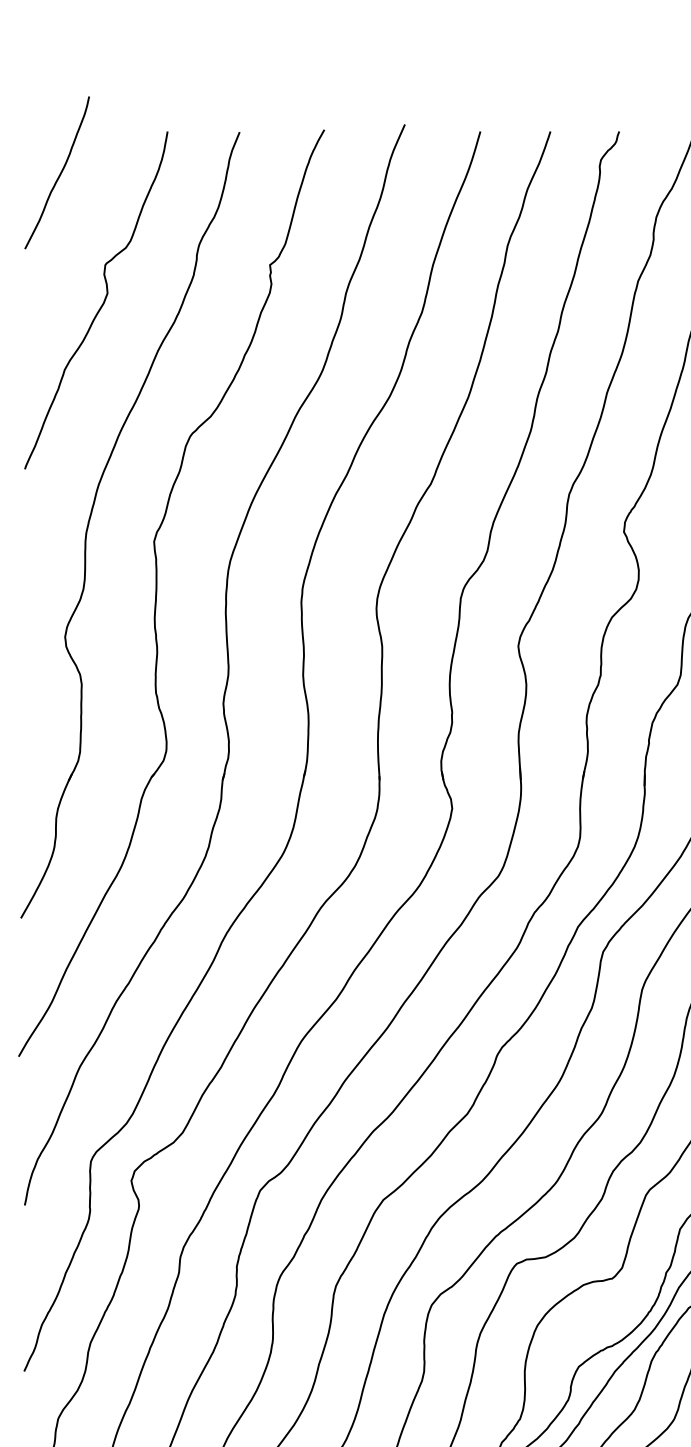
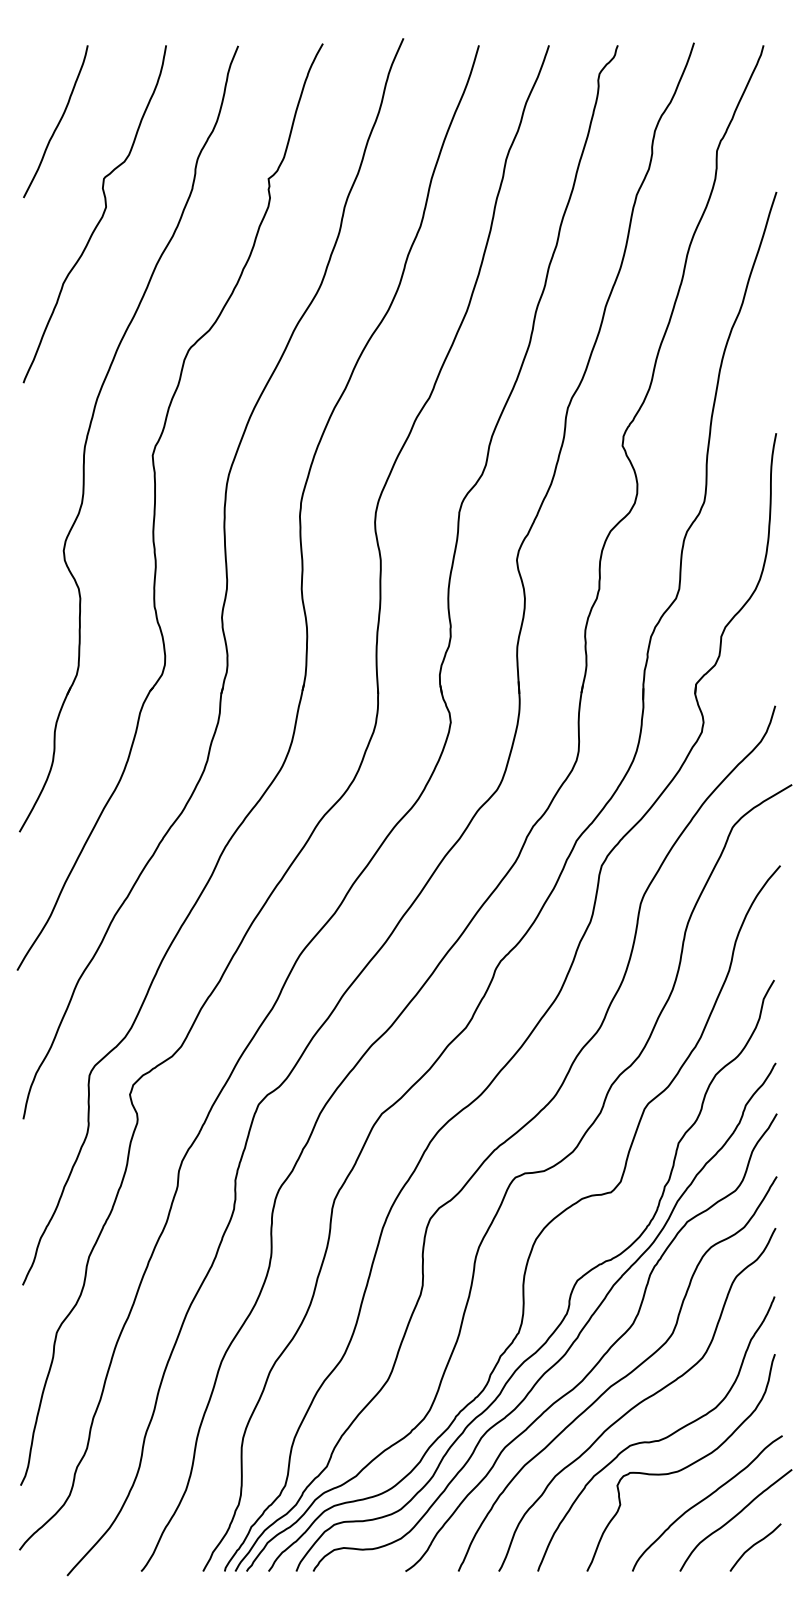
curve: (58, 174) -> (57, 123), moved

